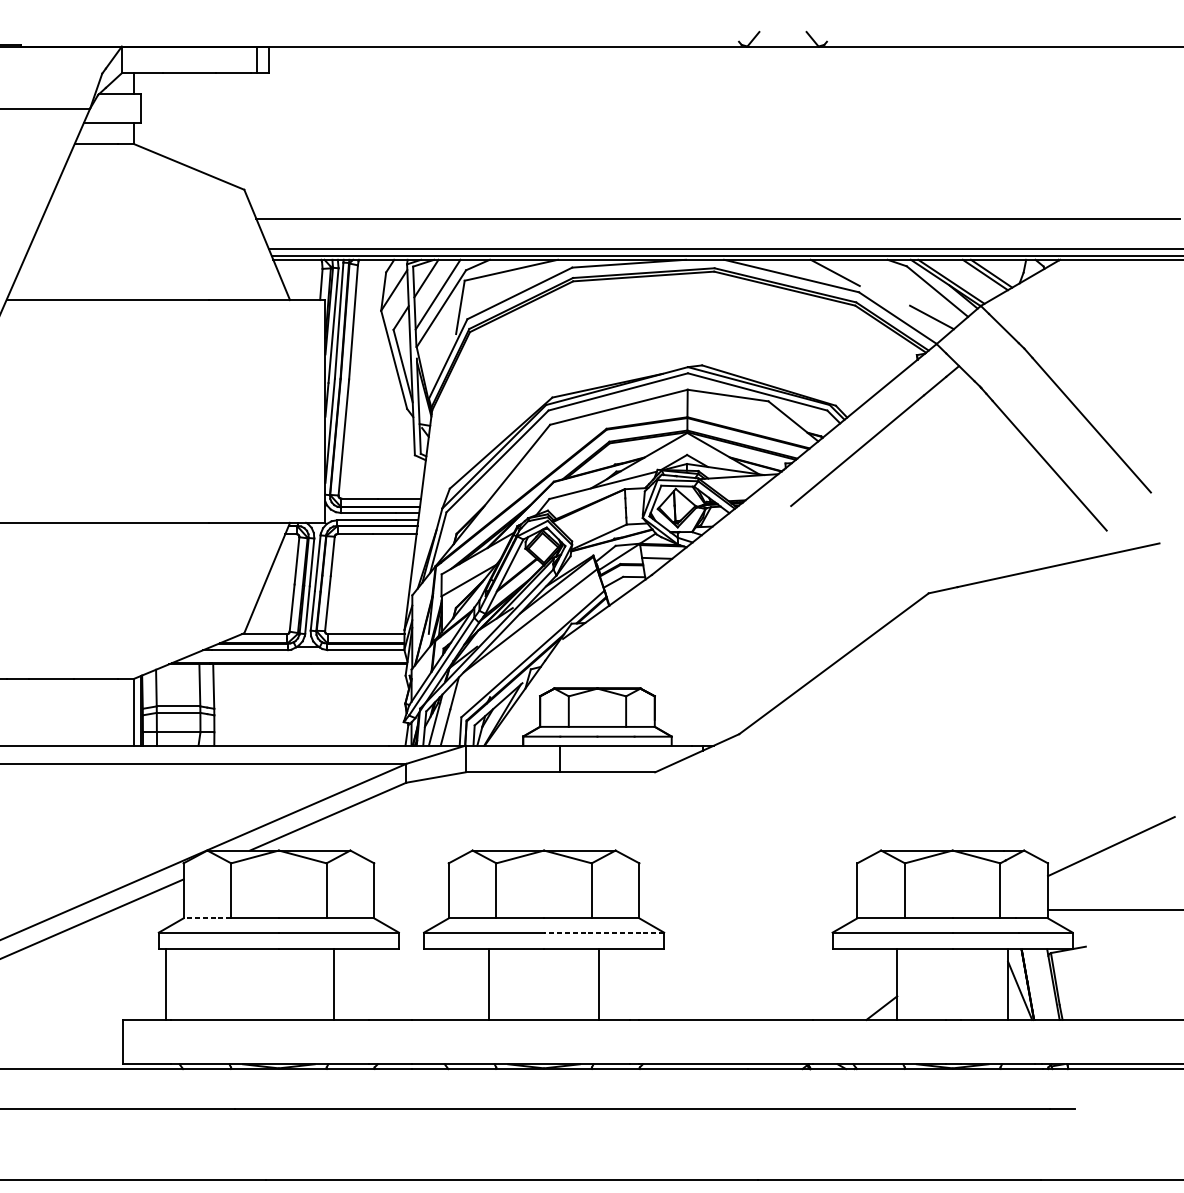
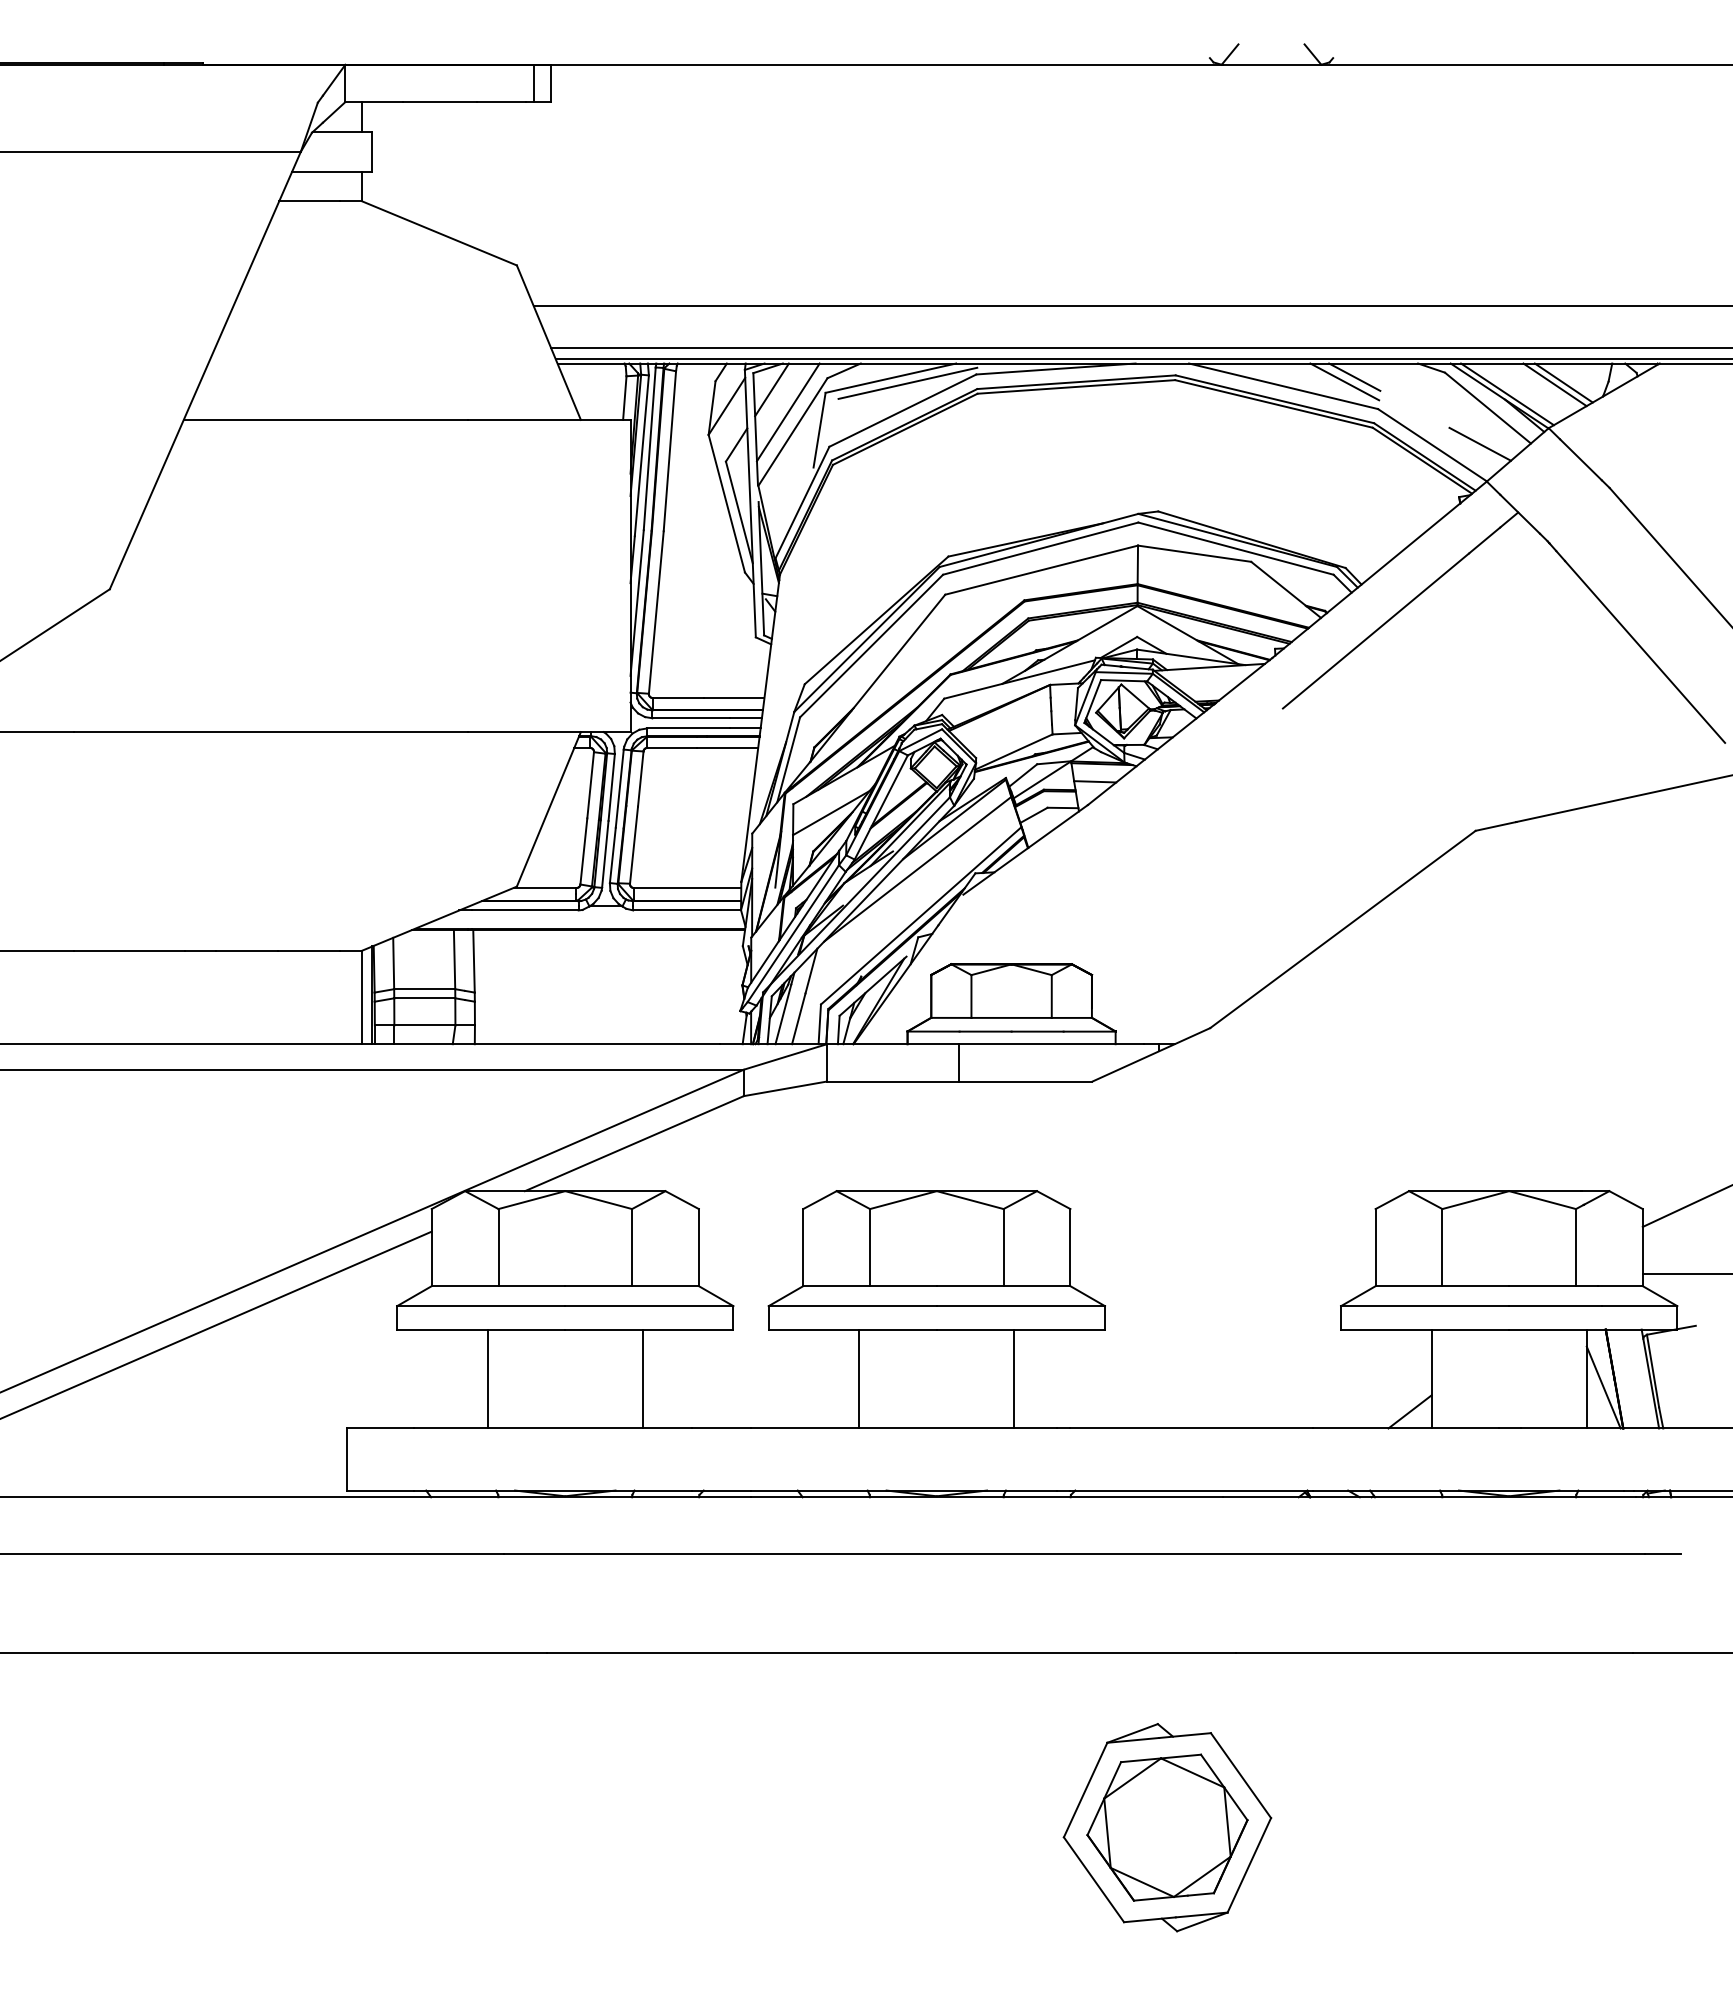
line: (842, 269) -> (1354, 376), added
line: (523, 273) -> (907, 382), added
line: (206, 918) -> (464, 1286), dashed -> solid
line: (603, 932) -> (1020, 1306), dashed -> solid
line: (166, 984) -> (487, 1378), moved

